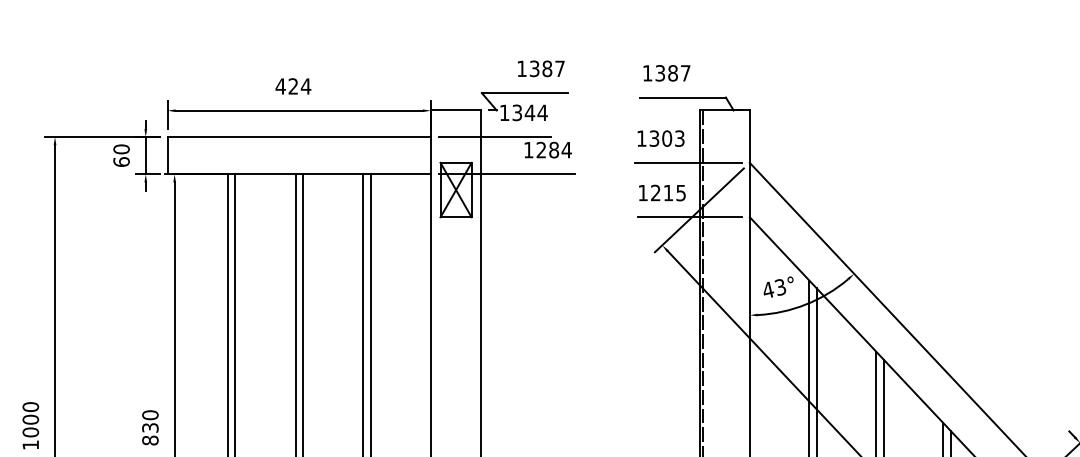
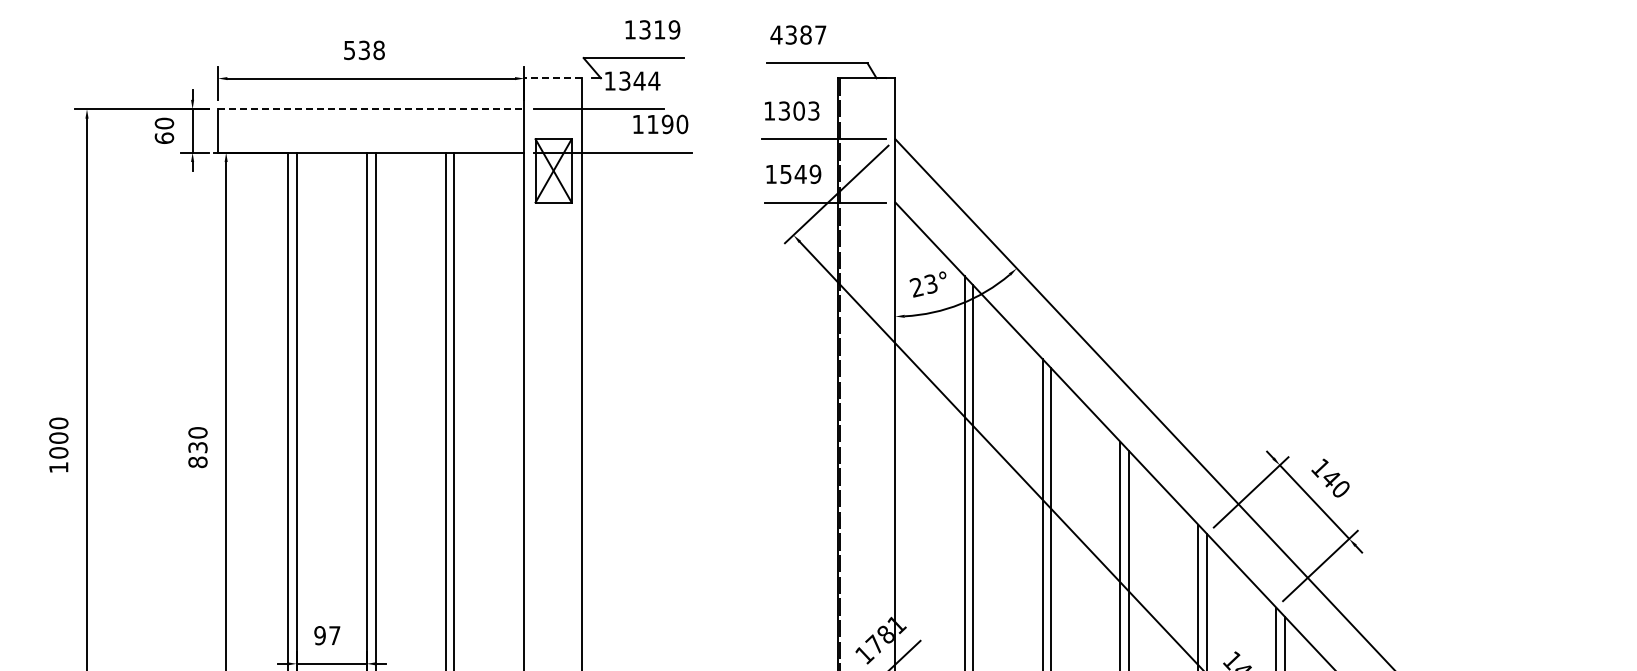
text: (553, 68) -> (667, 29), 1387 -> 1319
text: (647, 72) -> (776, 34), 1387 -> 4387
text: (293, 86) -> (364, 50), 424 -> 538
line: (455, 110) -> (553, 78), solid -> dashed
line: (299, 137) -> (371, 109), solid -> dashed
text: (553, 150) -> (667, 124), 1284 -> 1190
text: (668, 193) -> (800, 174), 1215 -> 1549
text: (767, 290) -> (916, 287), 43° -> 23°

